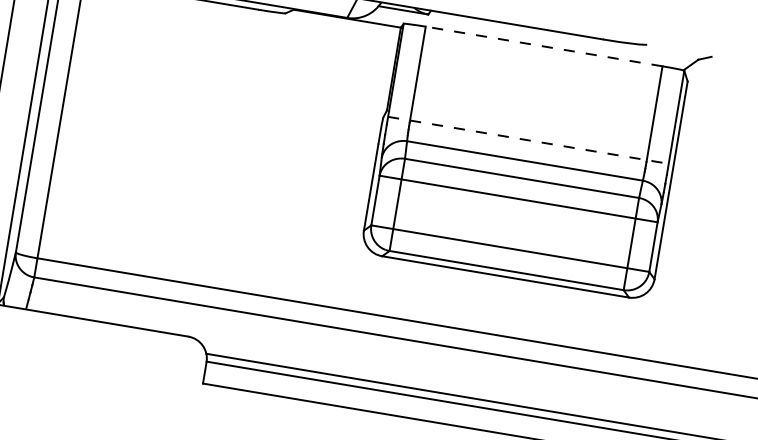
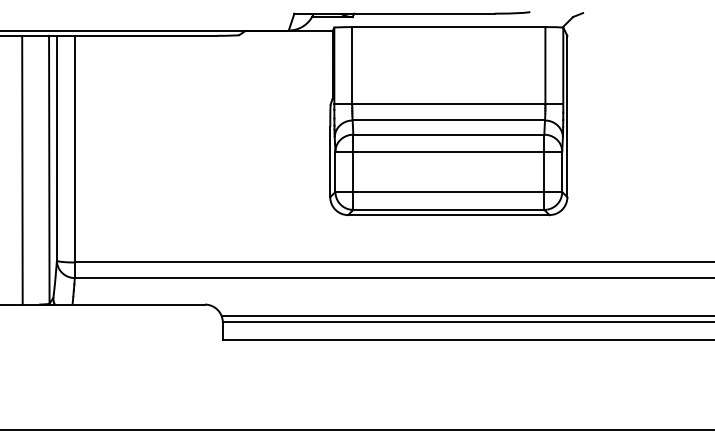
line: (543, 46) -> (448, 27), dashed -> solid
line: (529, 140) -> (449, 103), dashed -> solid

